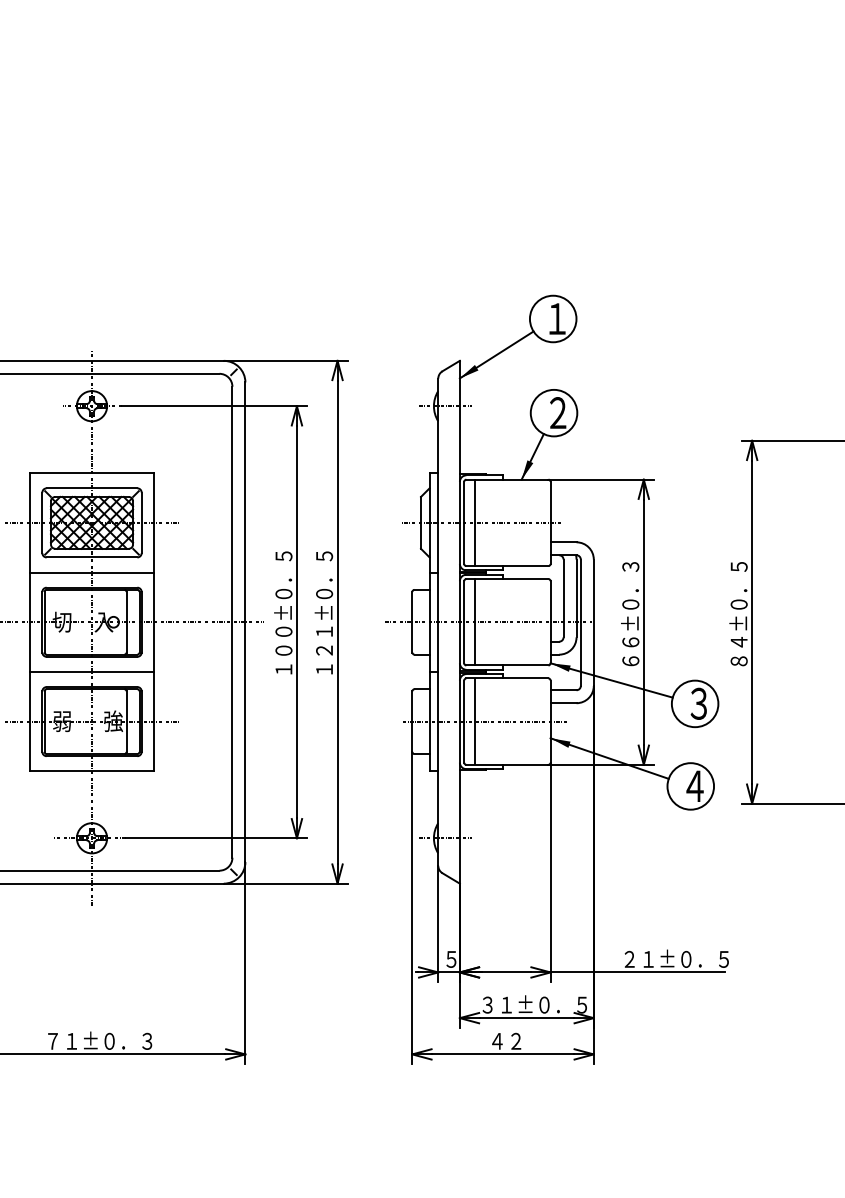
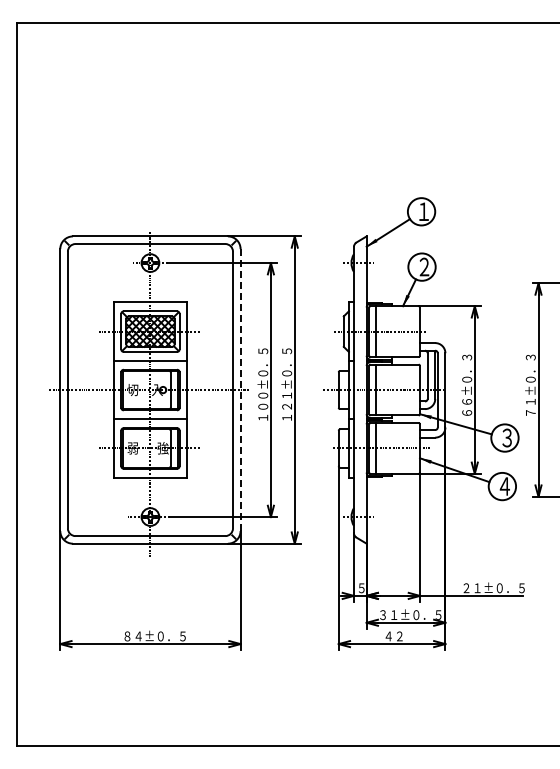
text: (738, 612) -> (530, 384), ８４±０．５ -> ７１±０．３
line: (245, 623) -> (240, 390), solid -> dashed
text: (98, 1041) -> (154, 636), ７１±０．３ -> ８４±０．５

